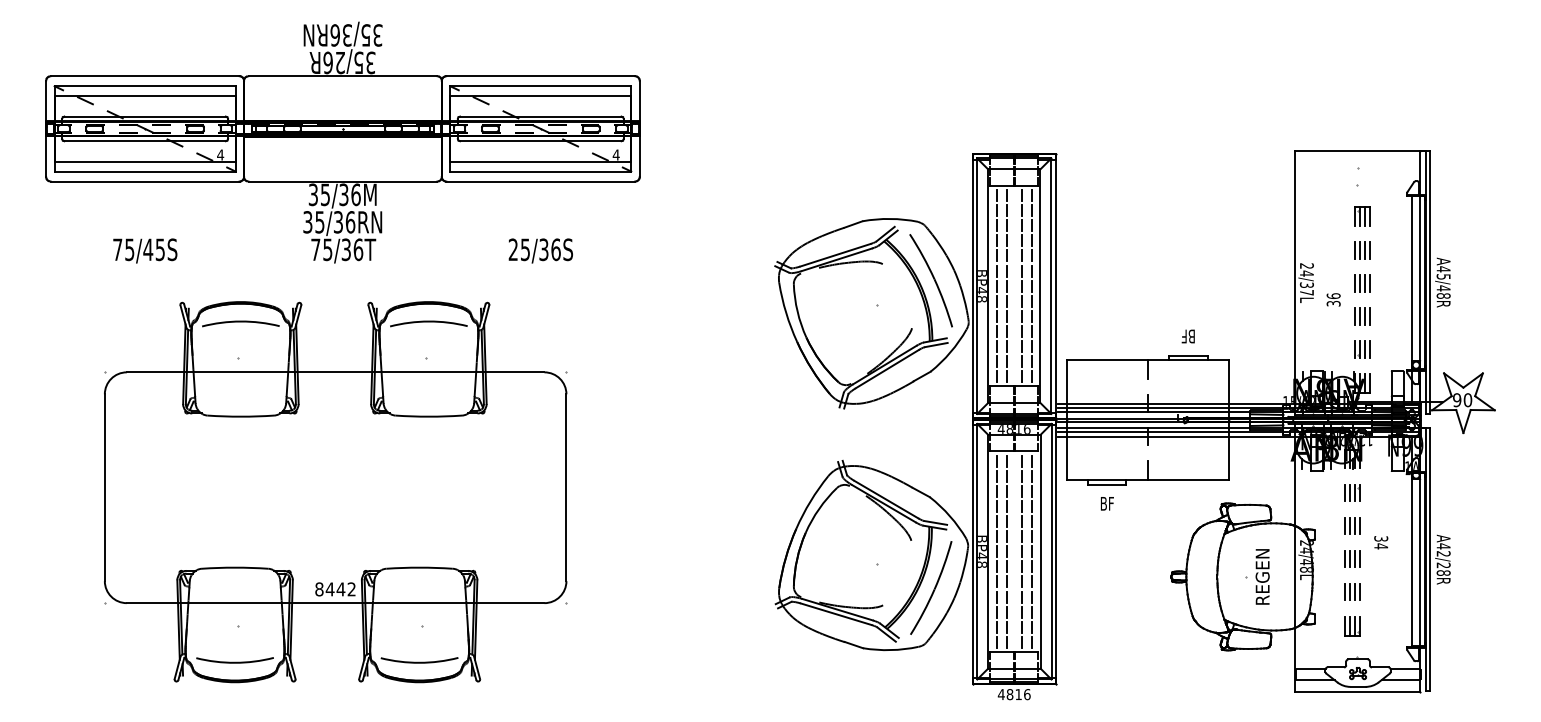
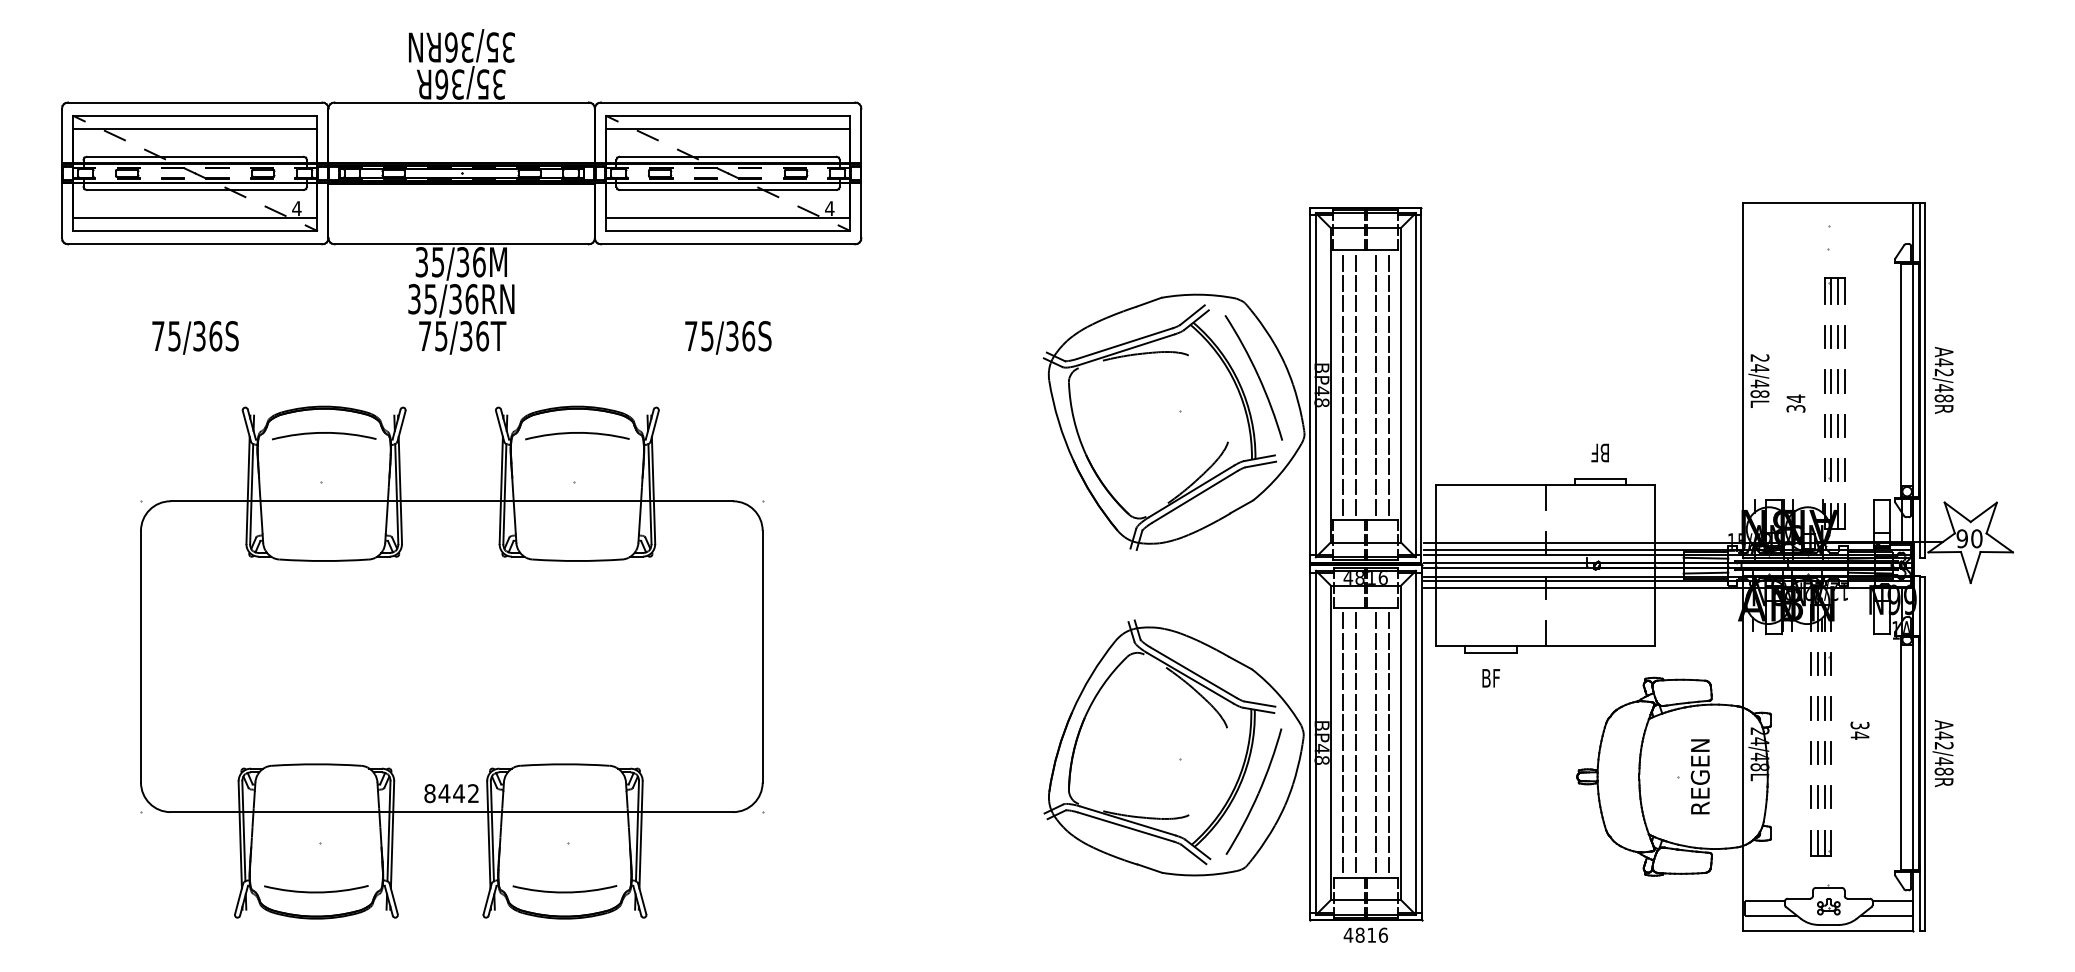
text: (339, 62) -> (457, 83), 35/26R -> 35/36R
text: (154, 249) -> (207, 335), 75/45S -> 75/36S
text: (512, 249) -> (690, 335), 25/36S -> 75/36S
text: (1443, 276) -> (1943, 372), A45/48R -> A42/48R
text: (1306, 288) -> (1759, 388), 24/37L -> 24/48L
text: (1333, 296) -> (1795, 399), 36 -> 34
text: (1443, 565) -> (1943, 761), A42/28R -> A42/48R

